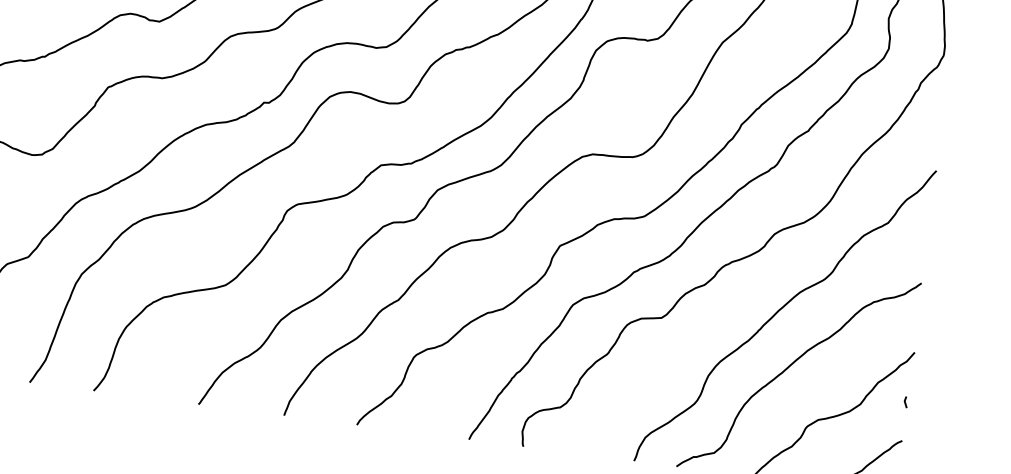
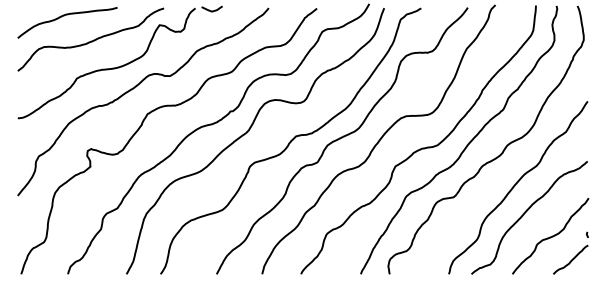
line: (904, 401) -> (586, 234), moved

